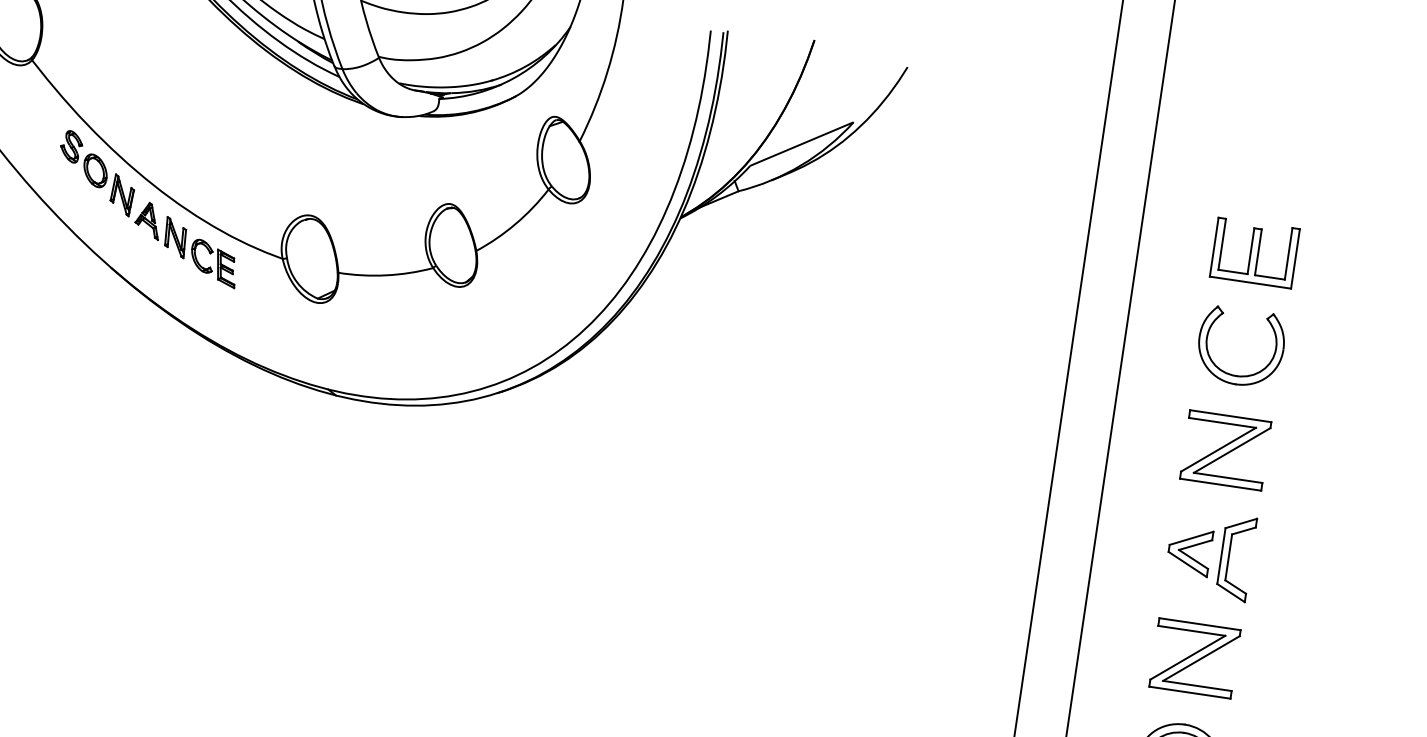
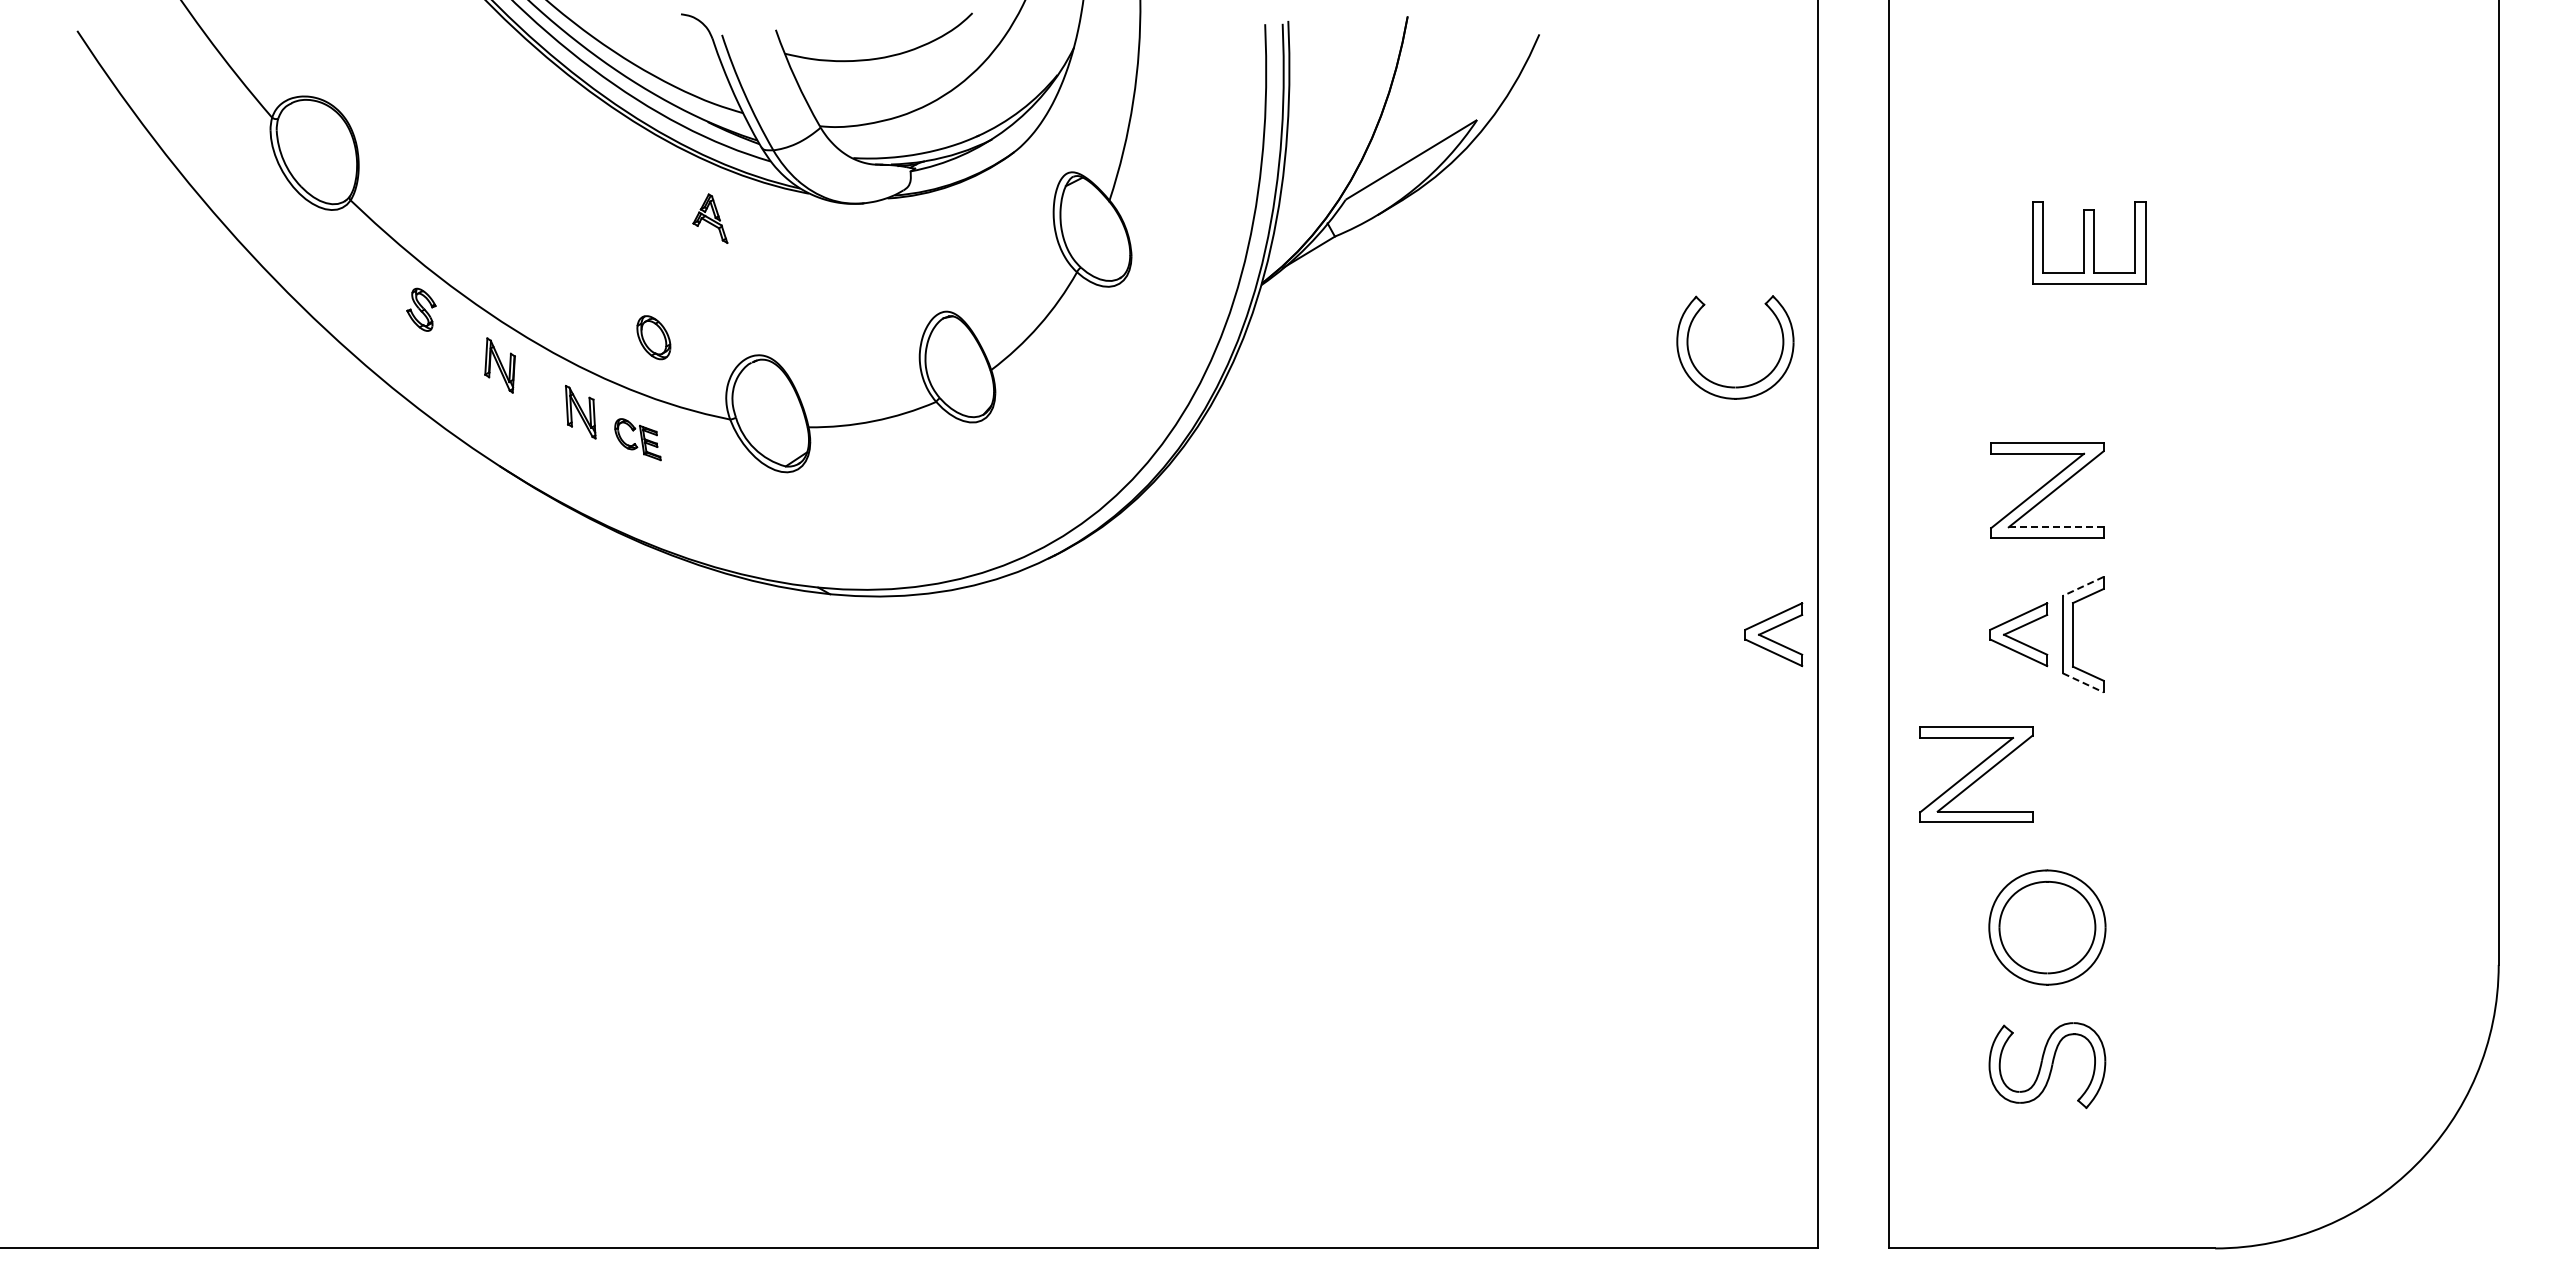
part: (95, 170) -> (653, 337), moved
part: (148, 220) -> (710, 218), moved
part: (1254, 252) -> (2089, 242), moved
part: (213, 263) -> (637, 439), size x0.7
part: (1236, 375) -> (1735, 386), moved
line: (1227, 478) -> (2055, 527), solid -> dashed
line: (1241, 523) -> (2083, 586), solid -> dashed
part: (1012, 525) -> (1773, 634), added
line: (1231, 592) -> (2083, 682), solid -> dashed
part: (1195, 658) -> (1976, 774), moved

